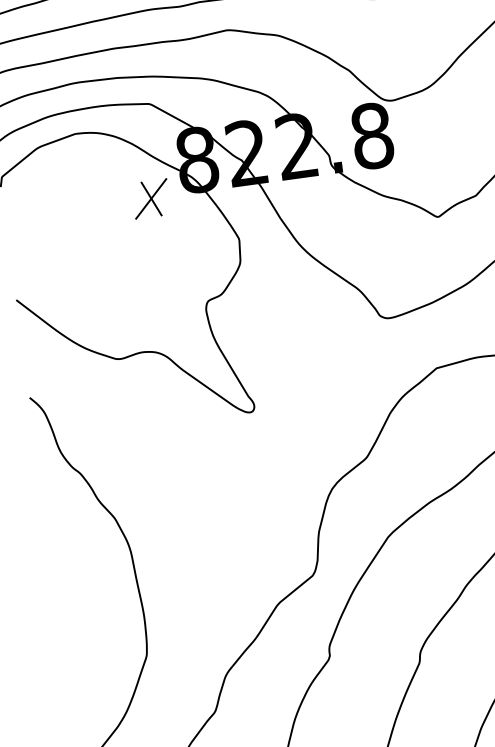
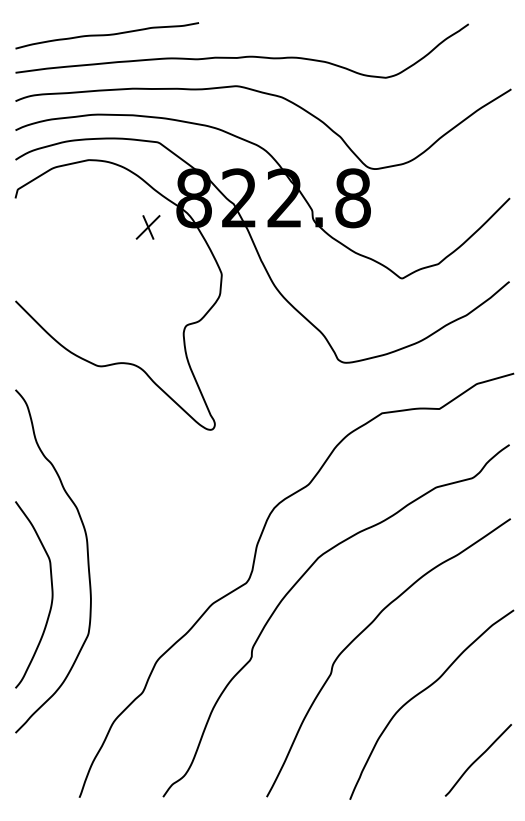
part: (150, 199) -> (147, 227), size x0.71
curve: (100, 617) -> (51, 594), added

